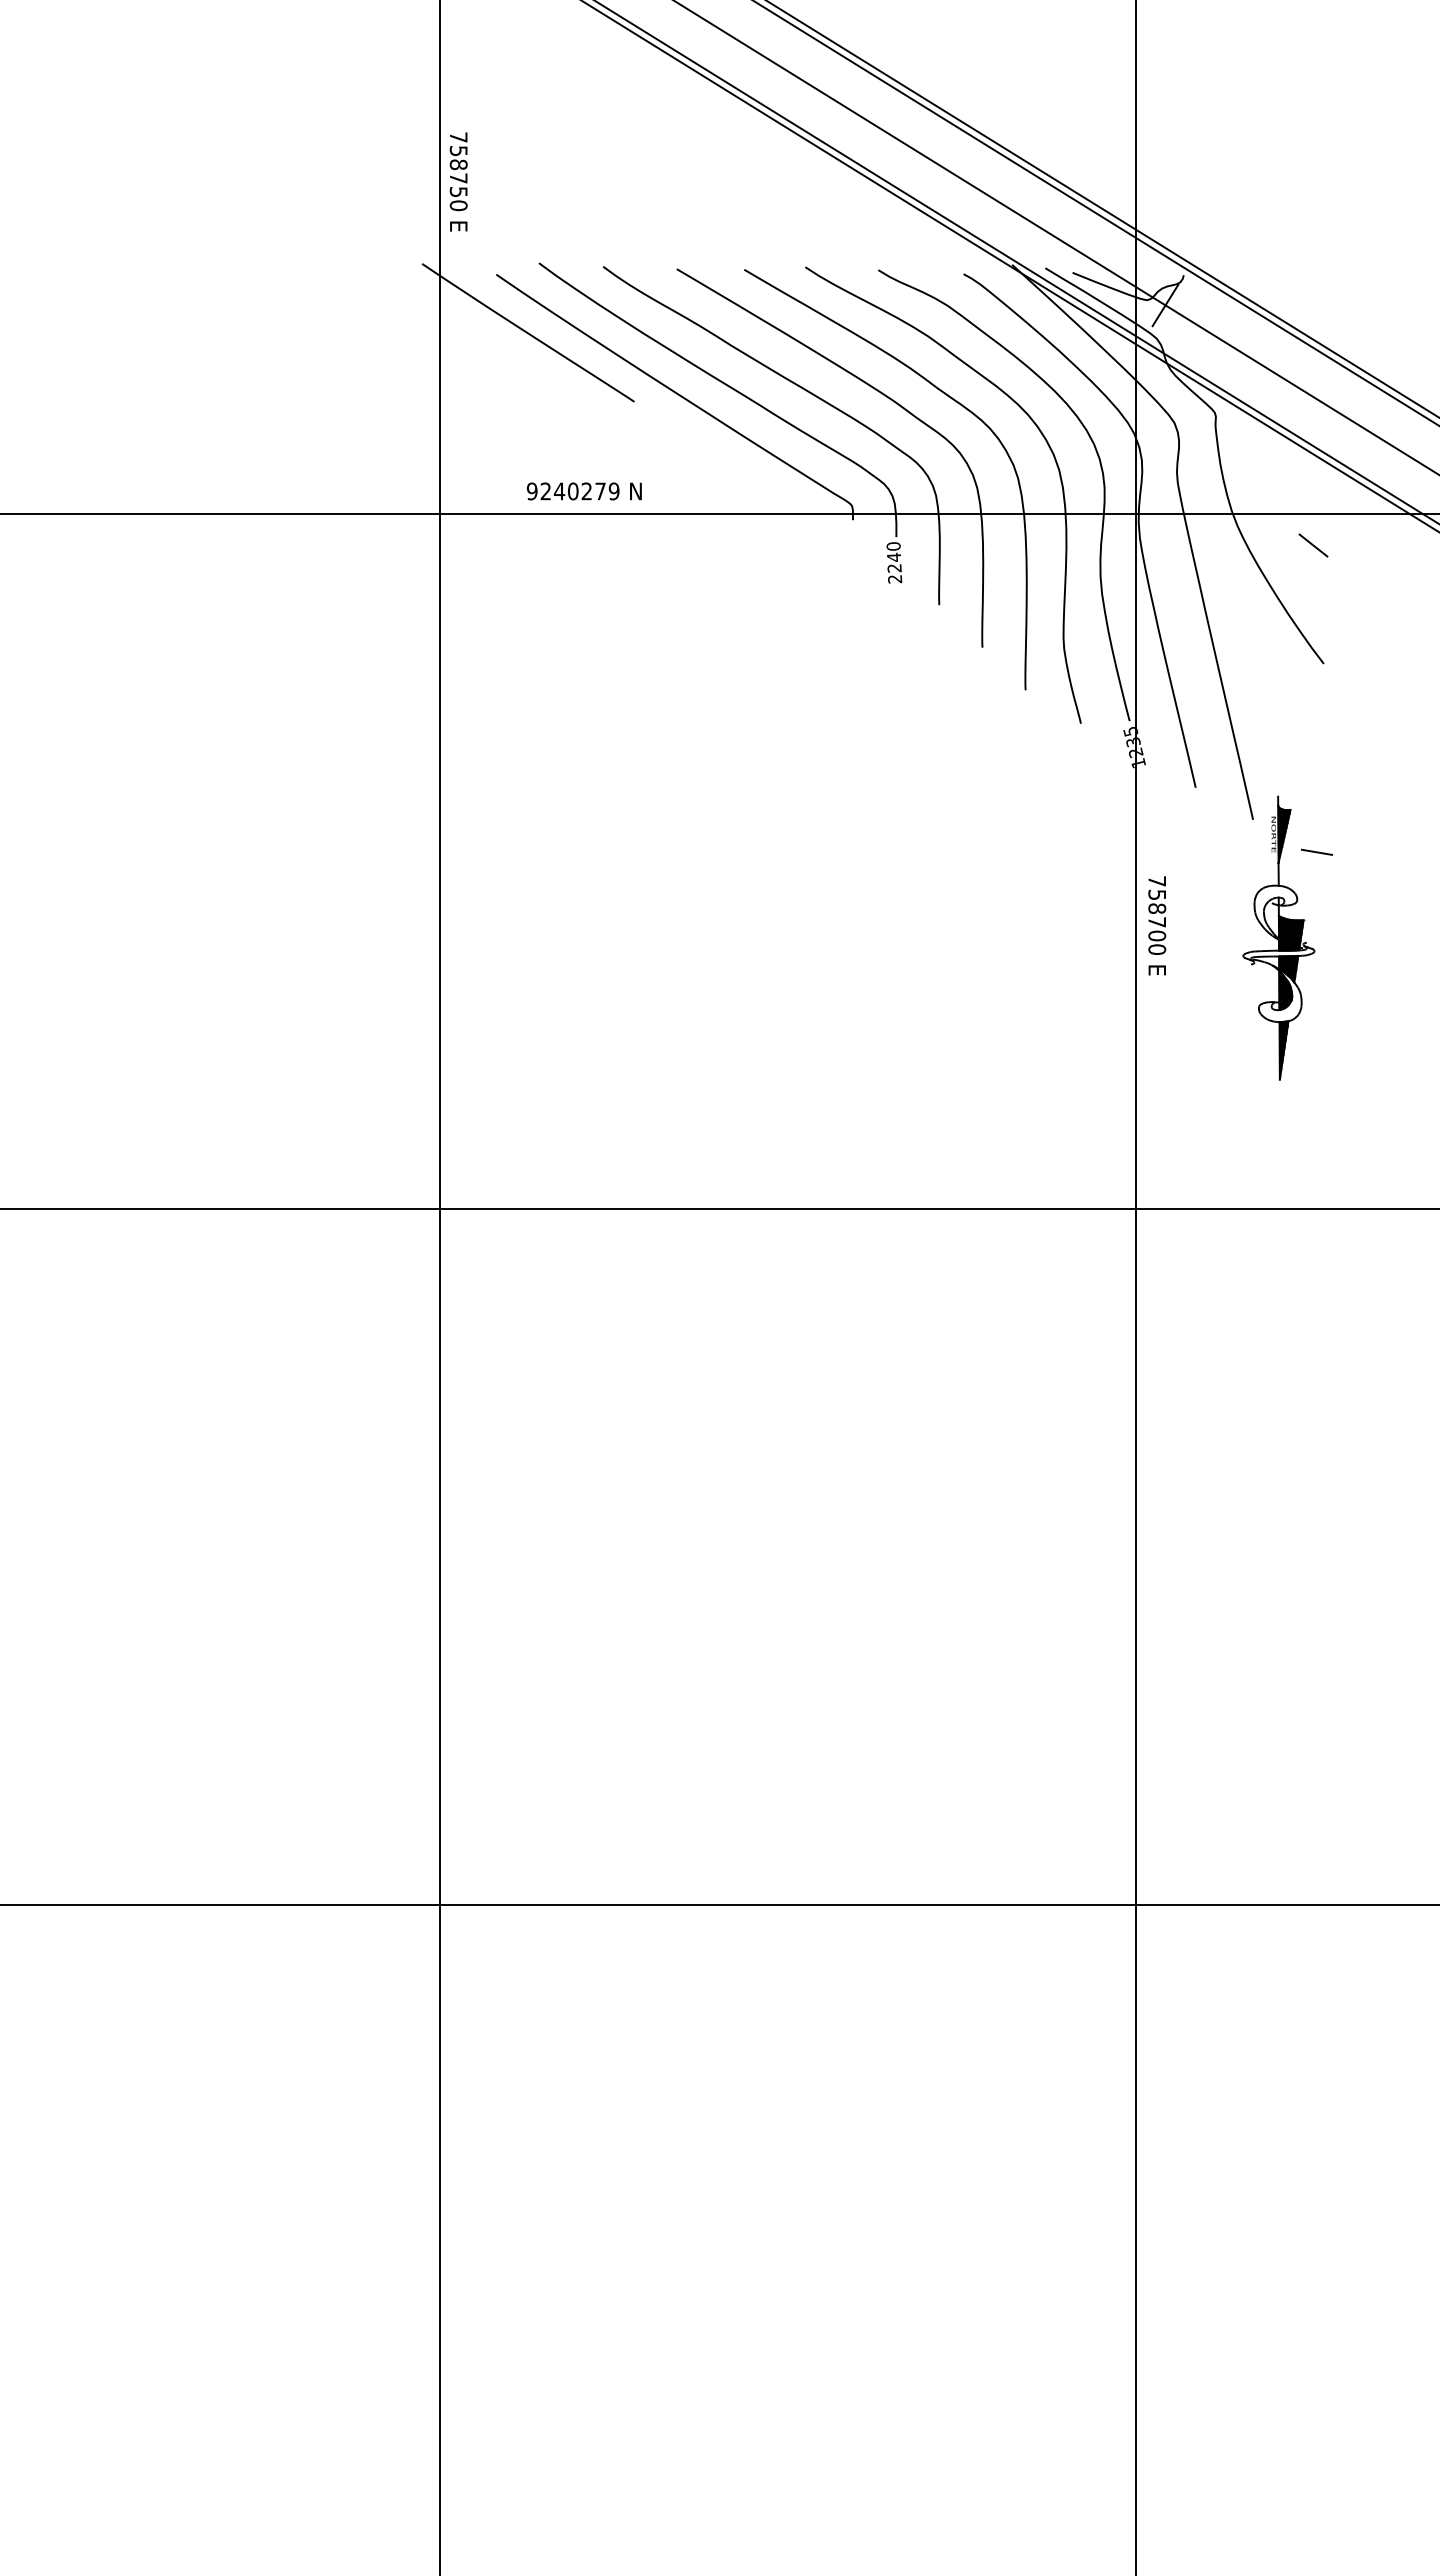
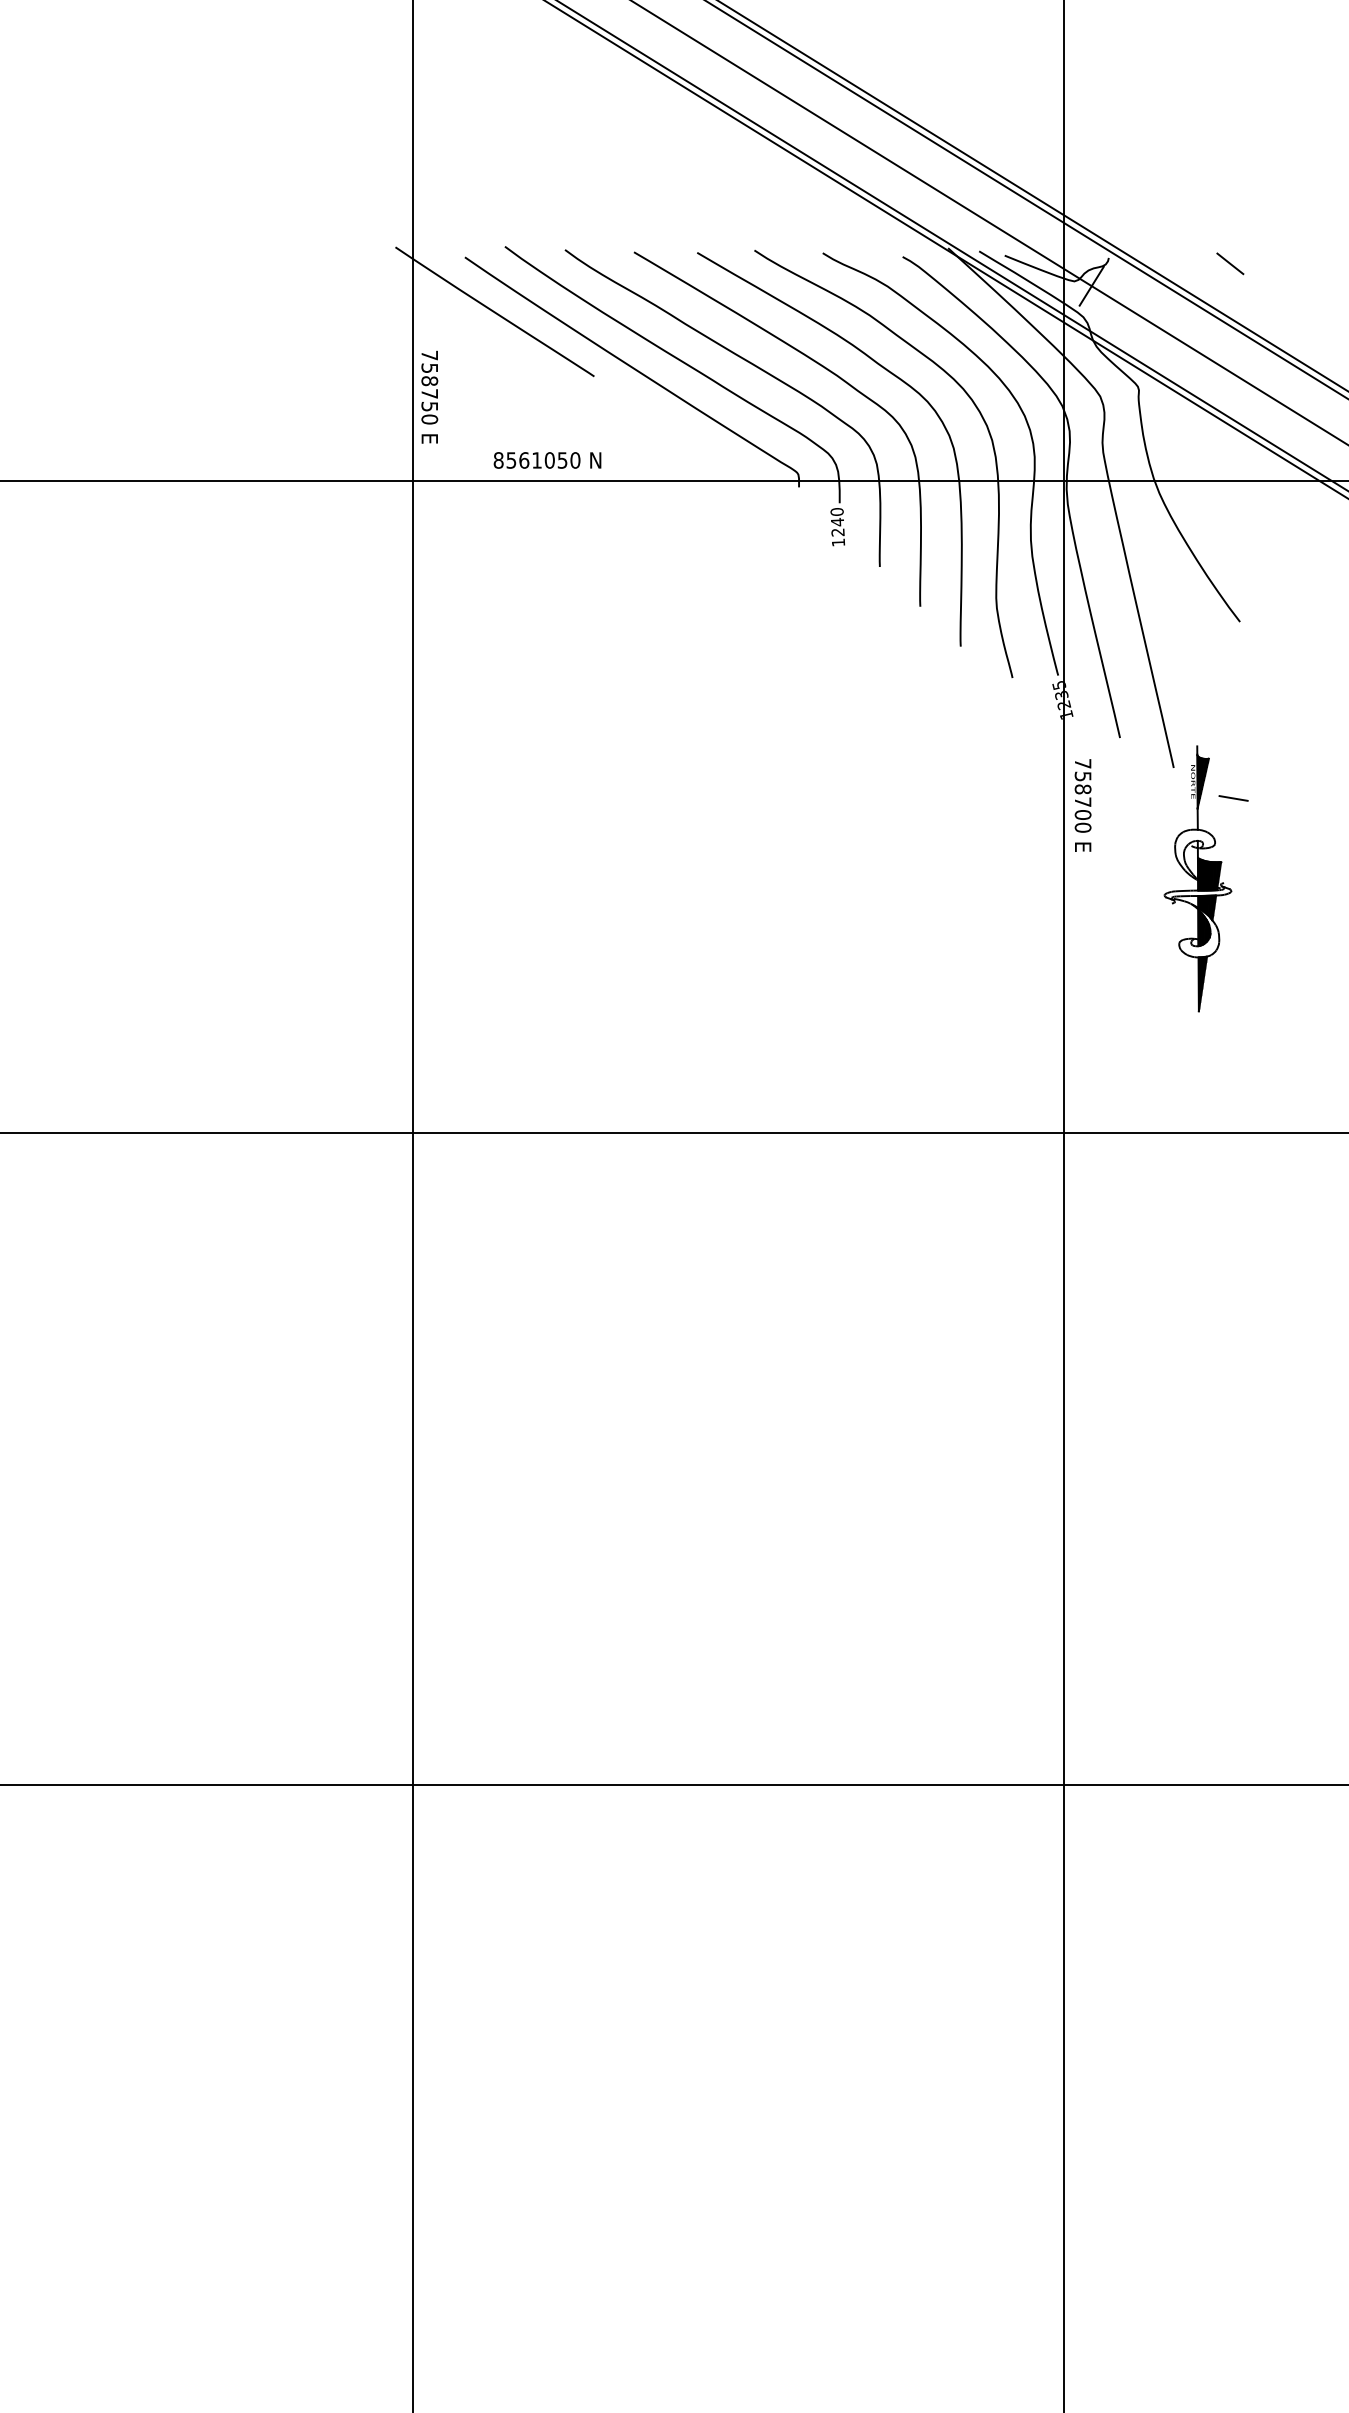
text: (458, 181) -> (429, 396), moved
text: (572, 491) -> (536, 460), 9240279 -> 8561050
line: (1313, 545) -> (1230, 263), moved
text: (895, 579) -> (838, 542), 2240 -> 1240
text: (1157, 925) -> (1083, 805), moved

